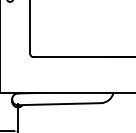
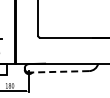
line: (60, 103) -> (59, 71), solid -> dashed

